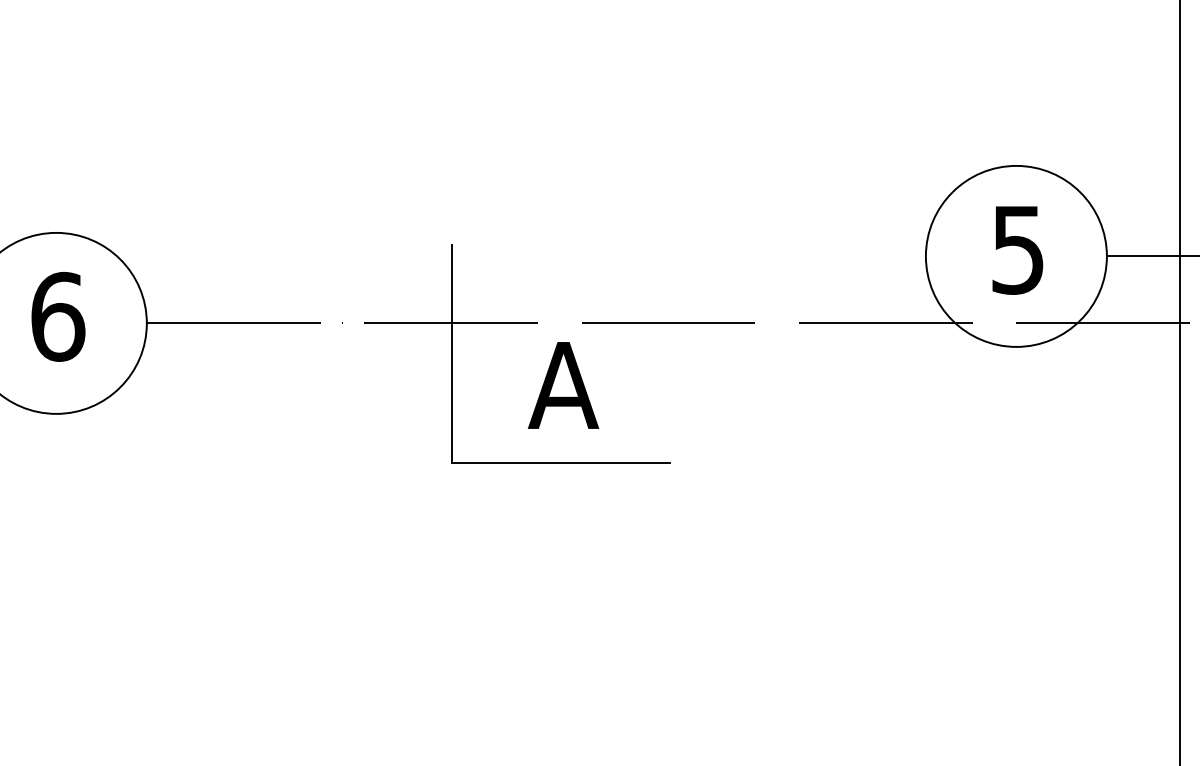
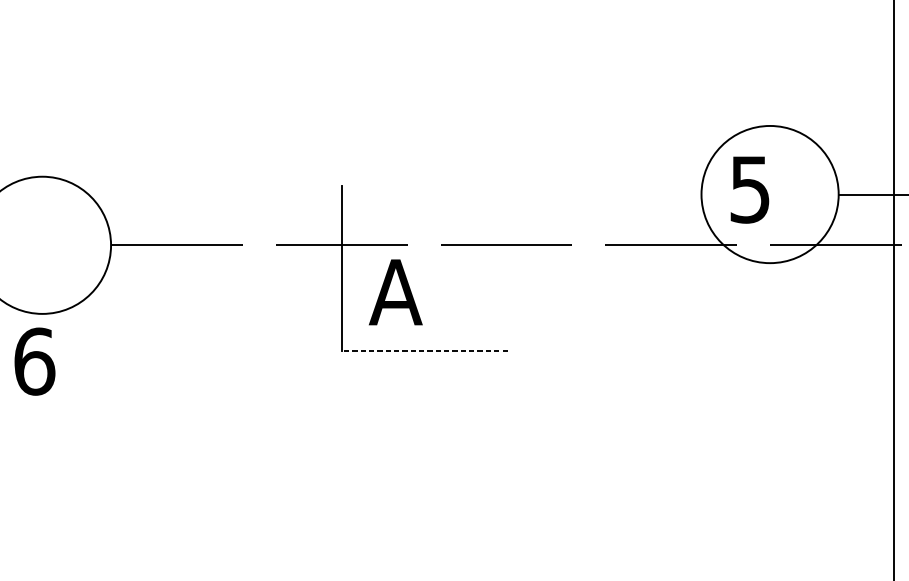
text: (1017, 250) -> (749, 190), moved
text: (58, 316) -> (35, 361), moved
text: (563, 385) -> (395, 292), moved
line: (560, 463) -> (424, 351), solid -> dashed

